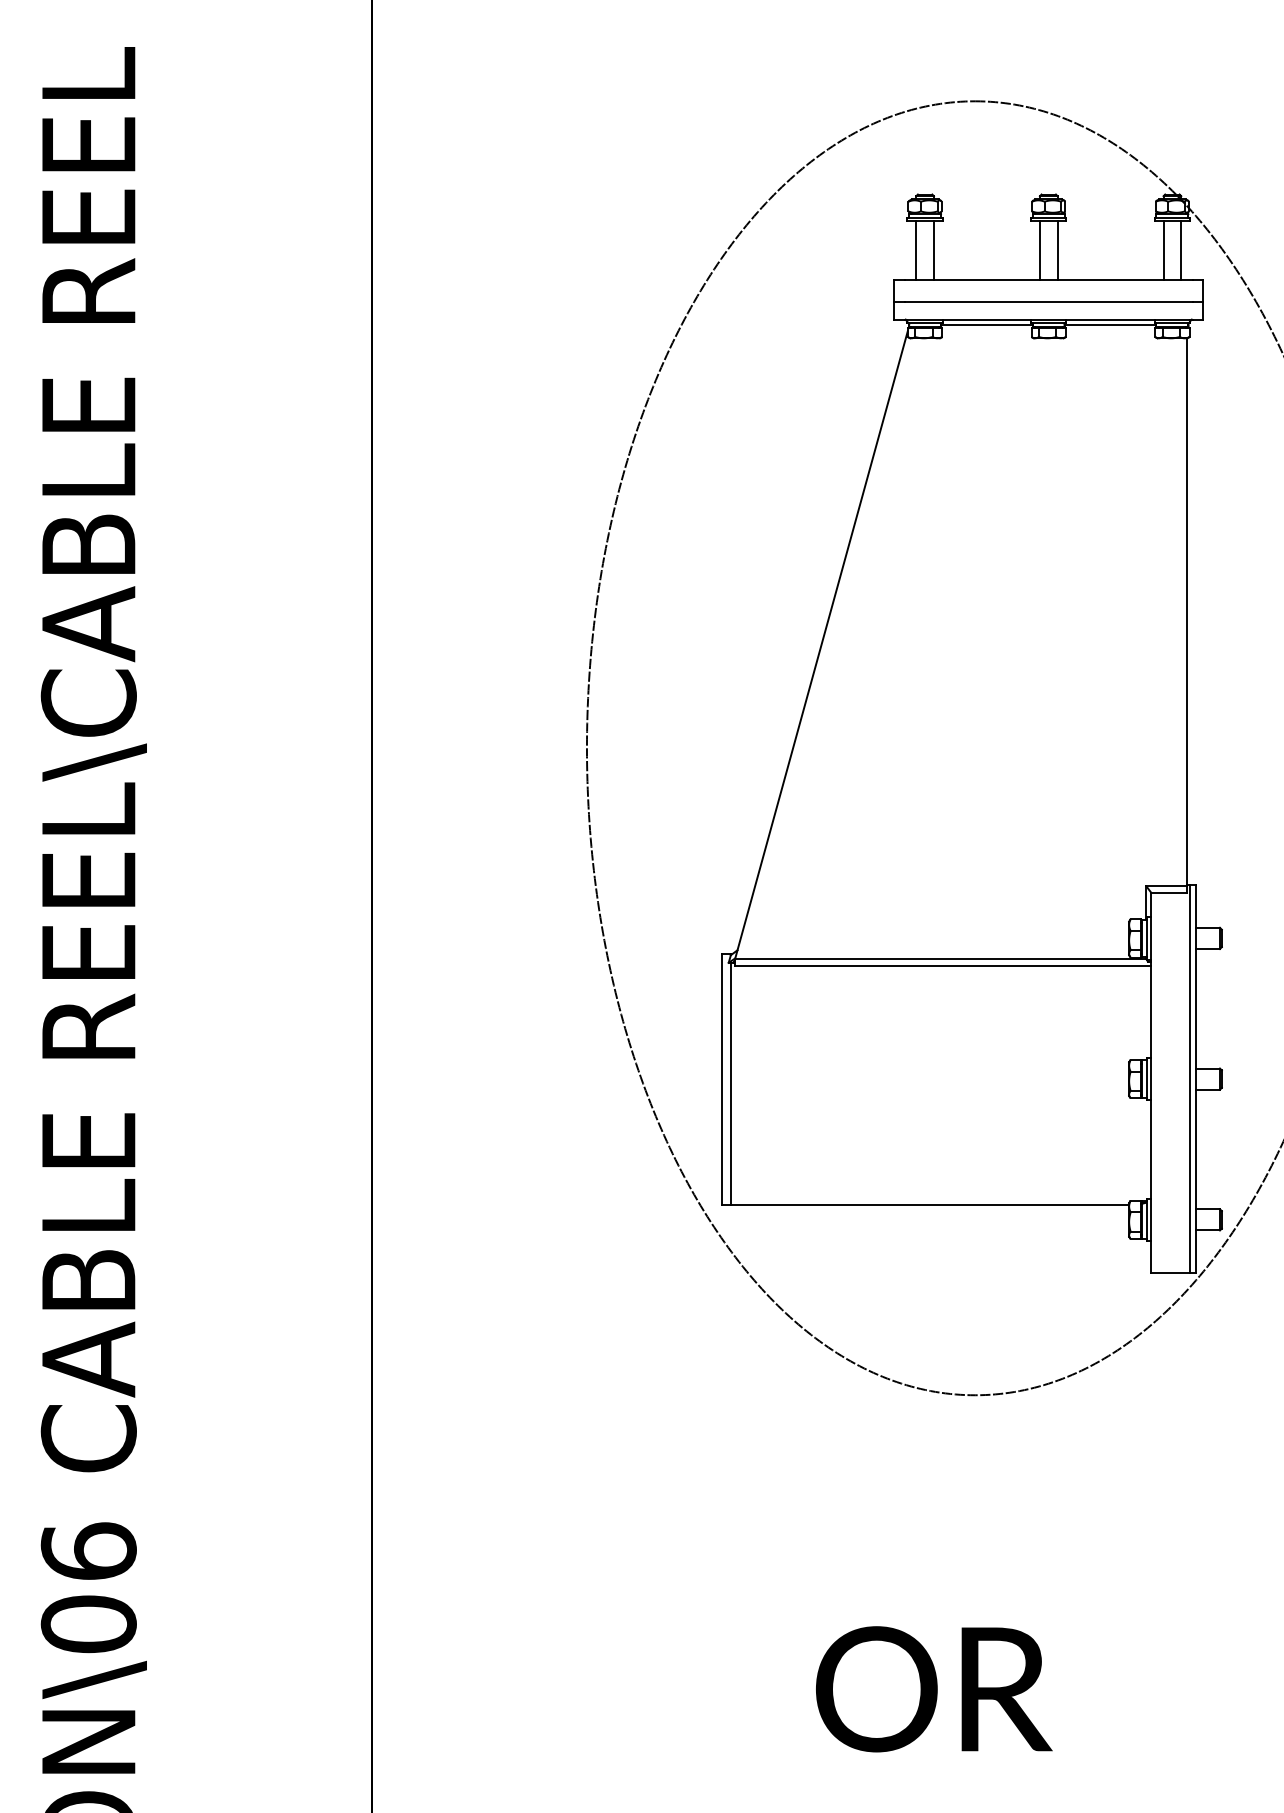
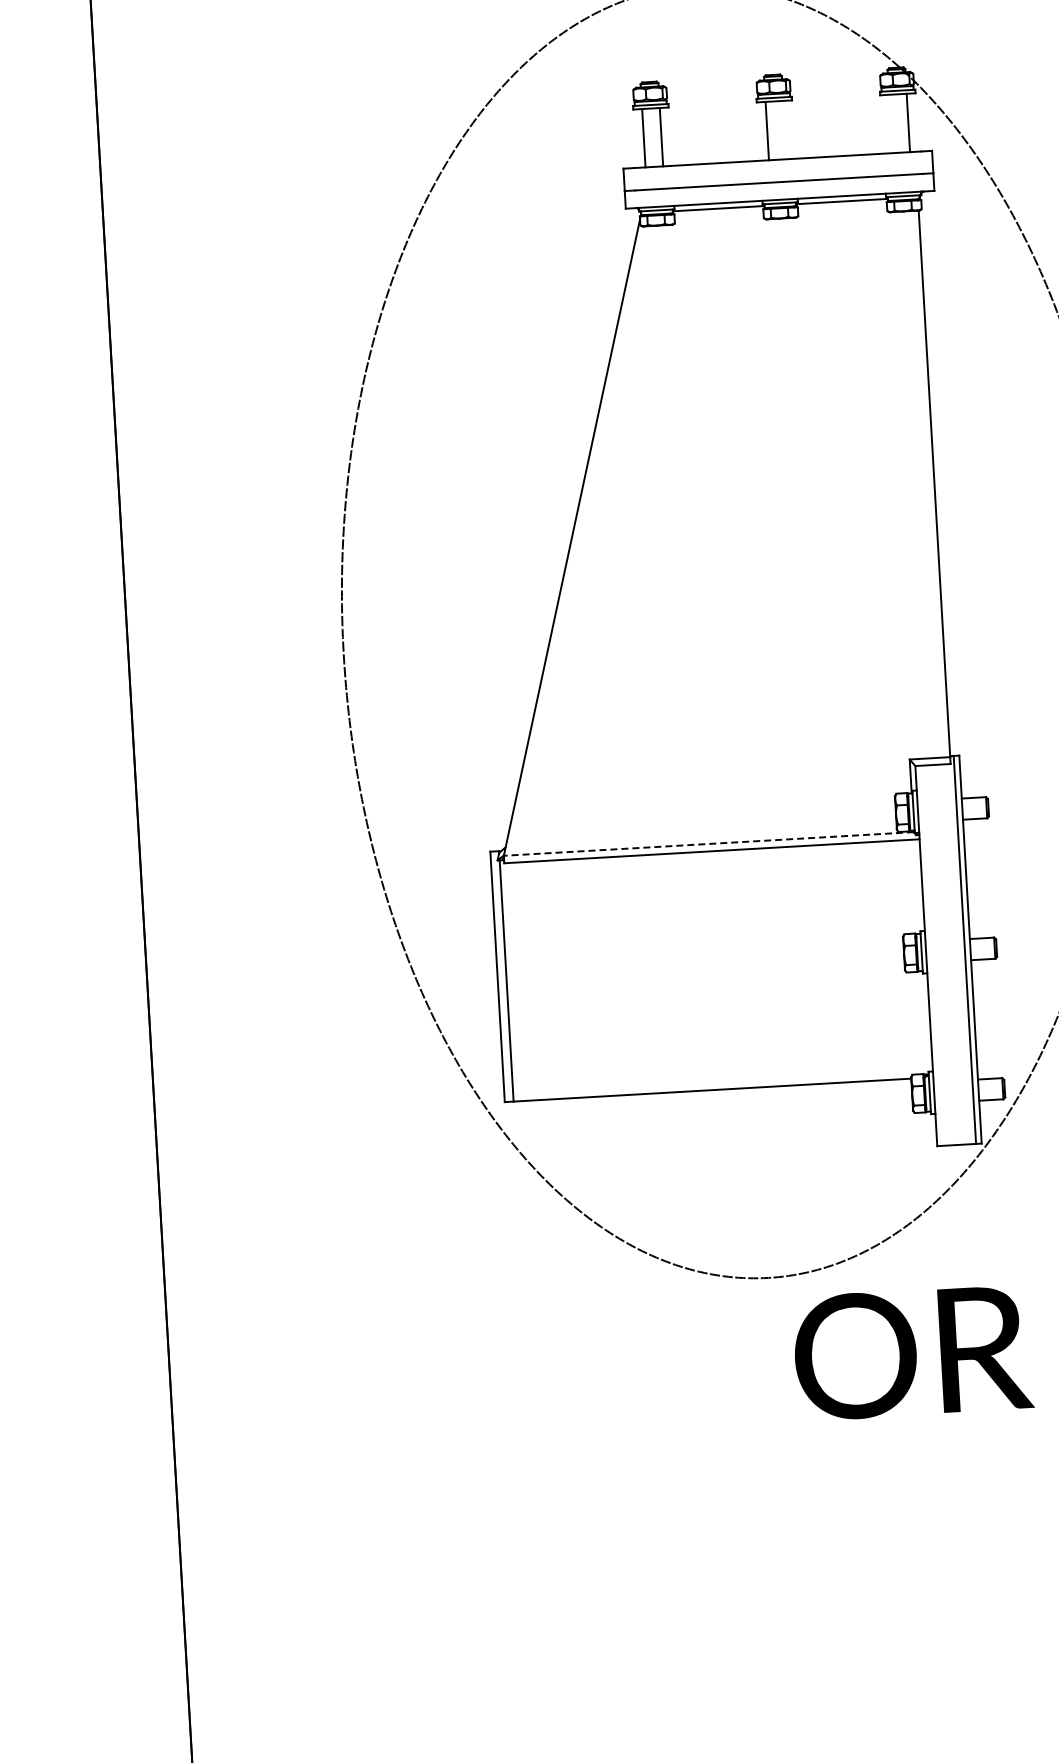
line: (1057, 250) -> (784, 130), removed
line: (1163, 250) -> (890, 124), removed
line: (940, 958) -> (708, 843), solid -> dashed
text: (934, 1689) -> (913, 1352), moved

